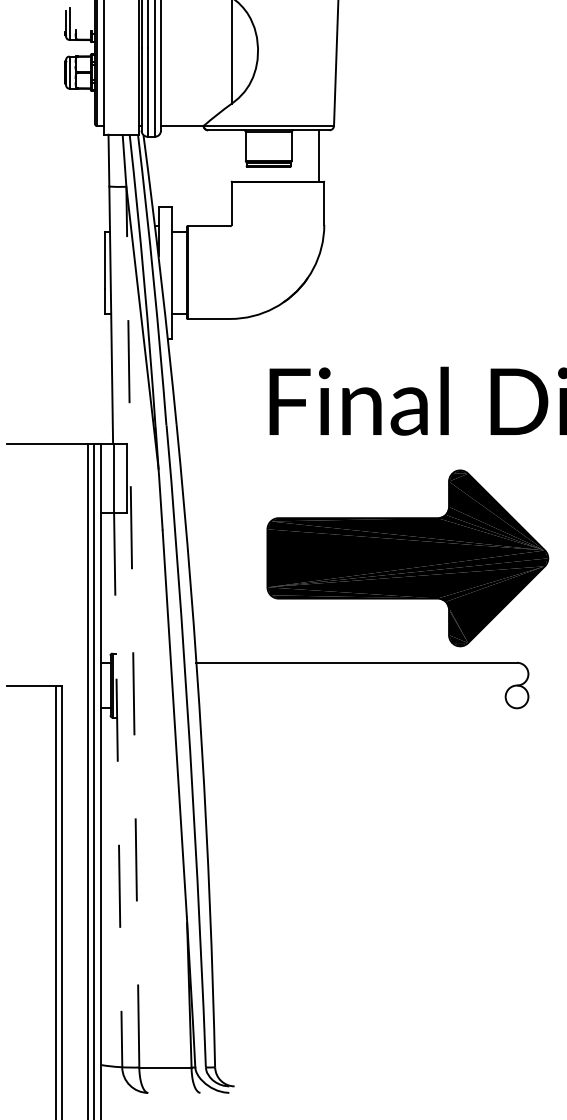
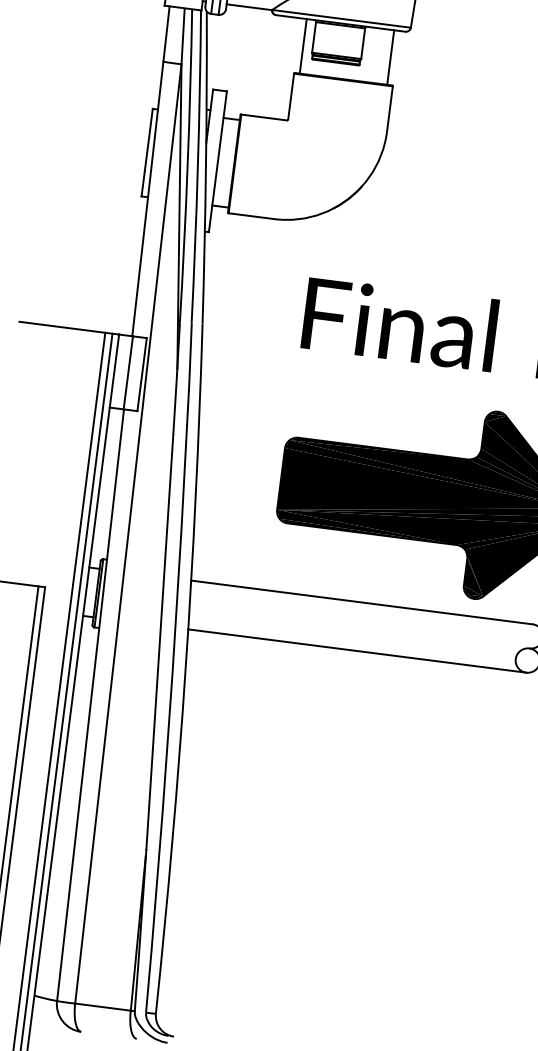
line: (236, 155) -> (303, 45), added
line: (132, 626) -> (128, 533), dashed -> solid
line: (358, 708) -> (357, 651), added
line: (118, 790) -> (90, 705), dashed -> solid

